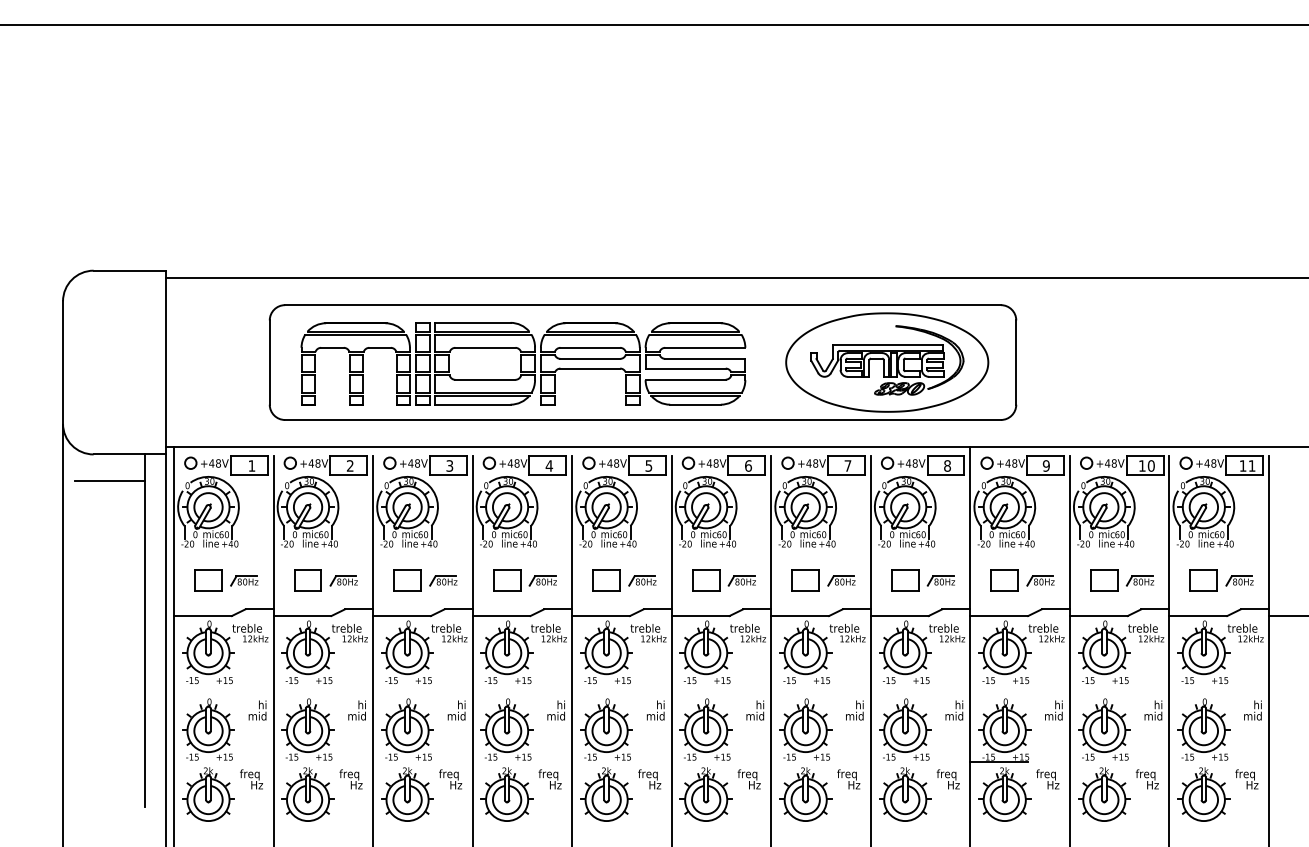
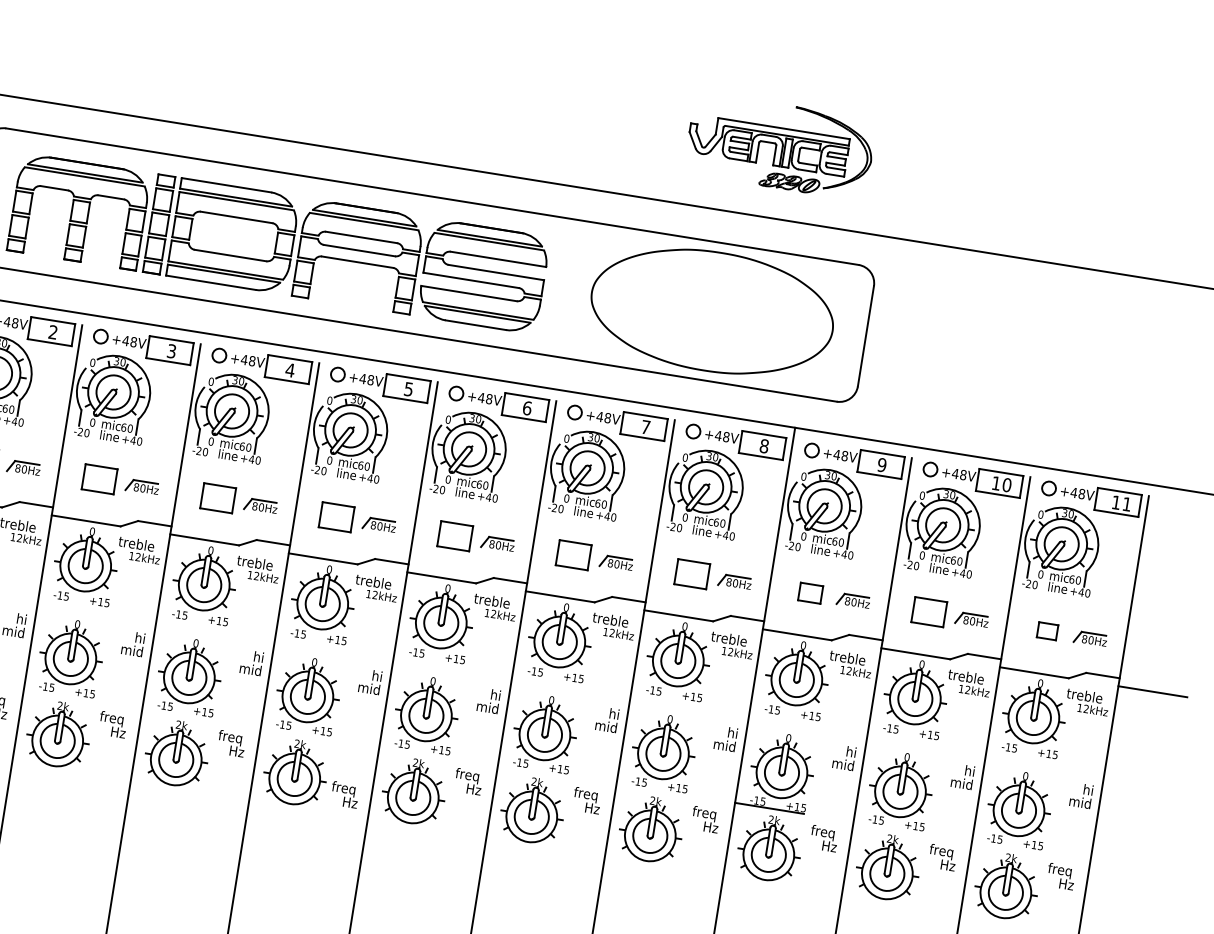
part: (887, 360) -> (780, 146), moved
part: (1004, 580) -> (810, 593), size x0.7
part: (1203, 580) -> (1047, 631), size x0.6
text: (649, 779) -> (344, 794), moved

